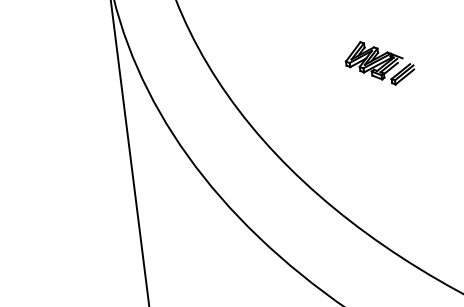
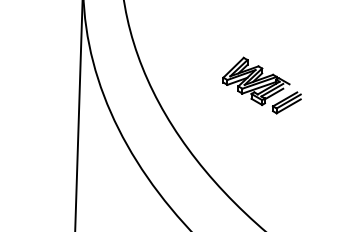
part: (378, 63) -> (261, 85), size x1.67

